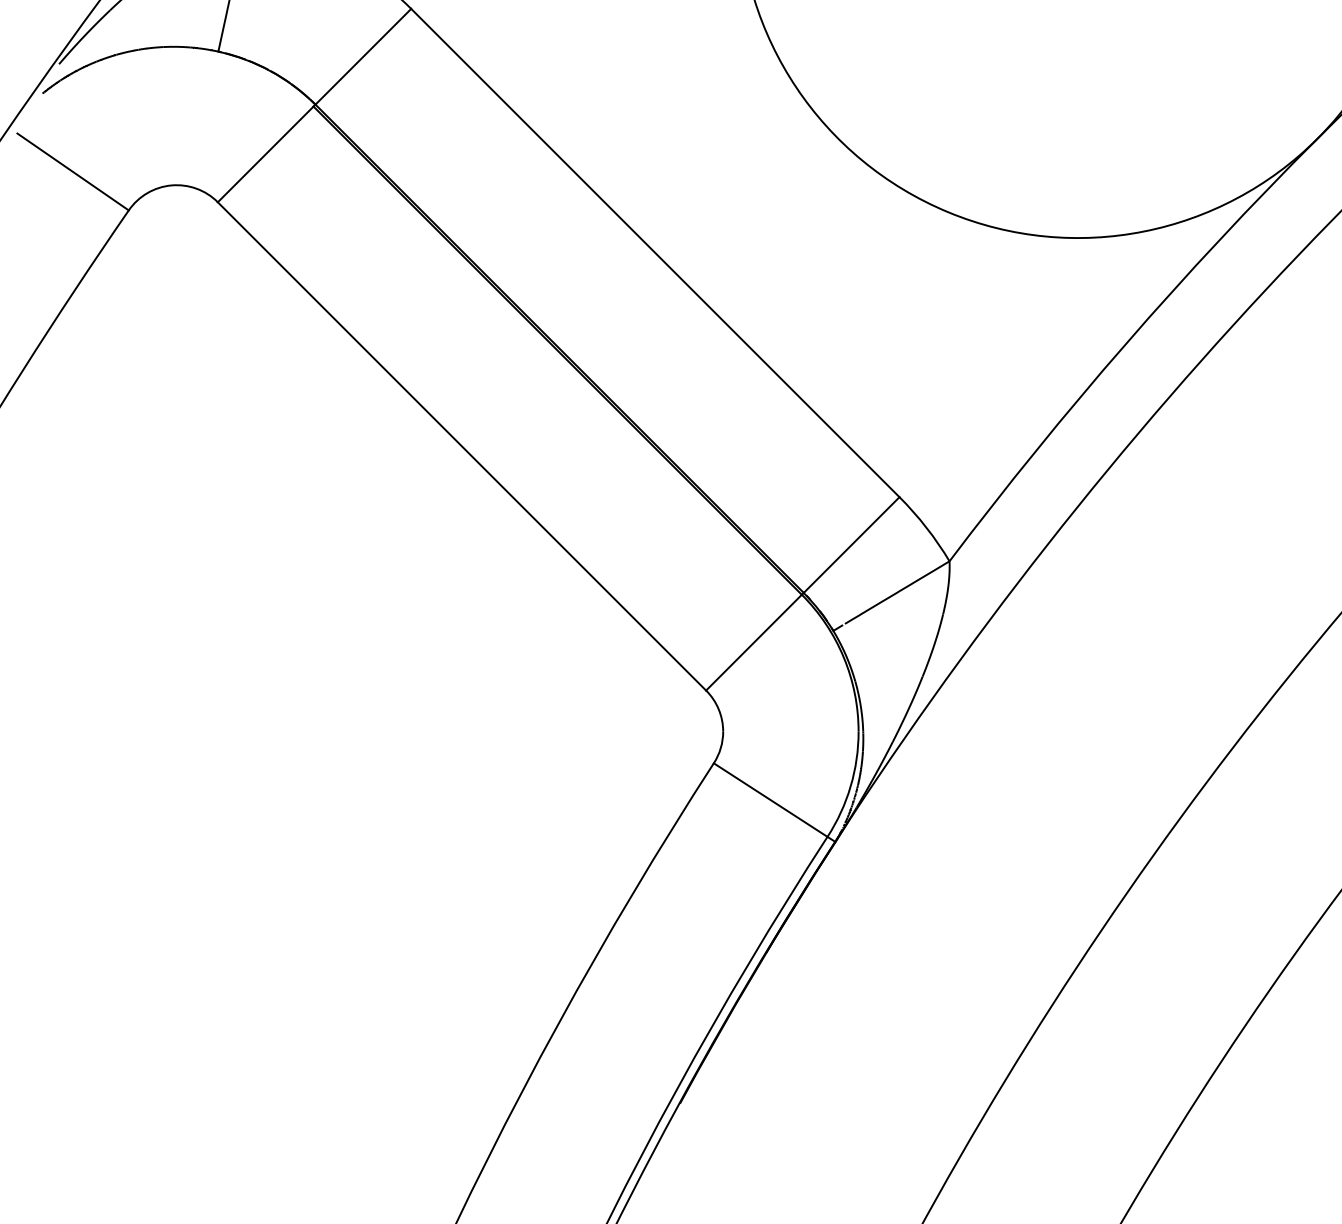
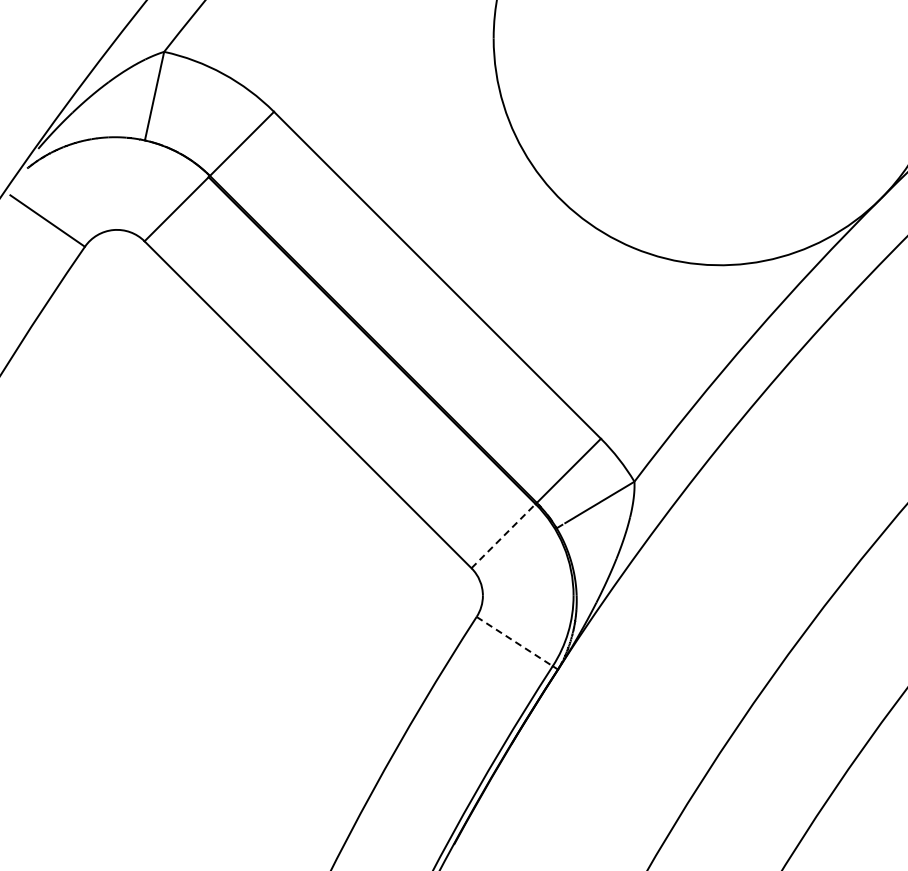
line: (753, 641) -> (503, 535), solid -> dashed
line: (771, 799) -> (515, 641), solid -> dashed

